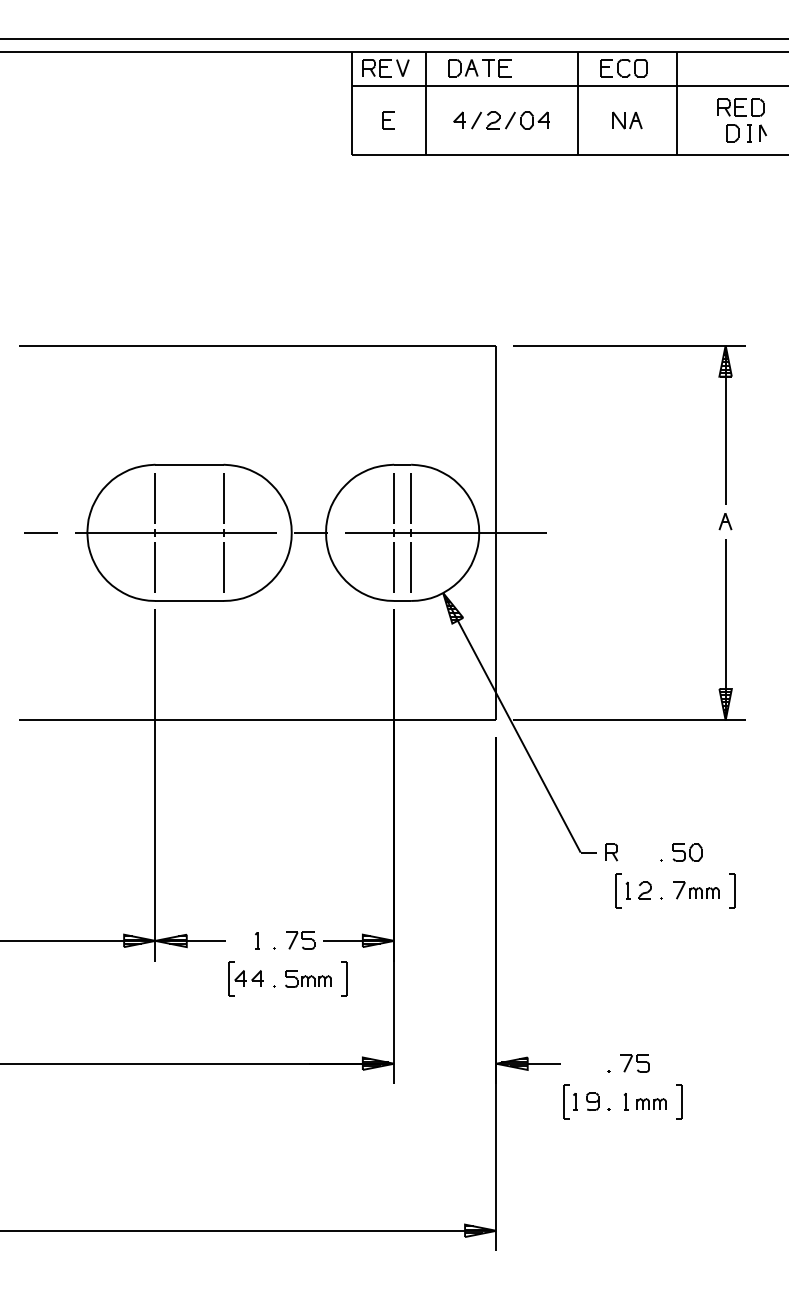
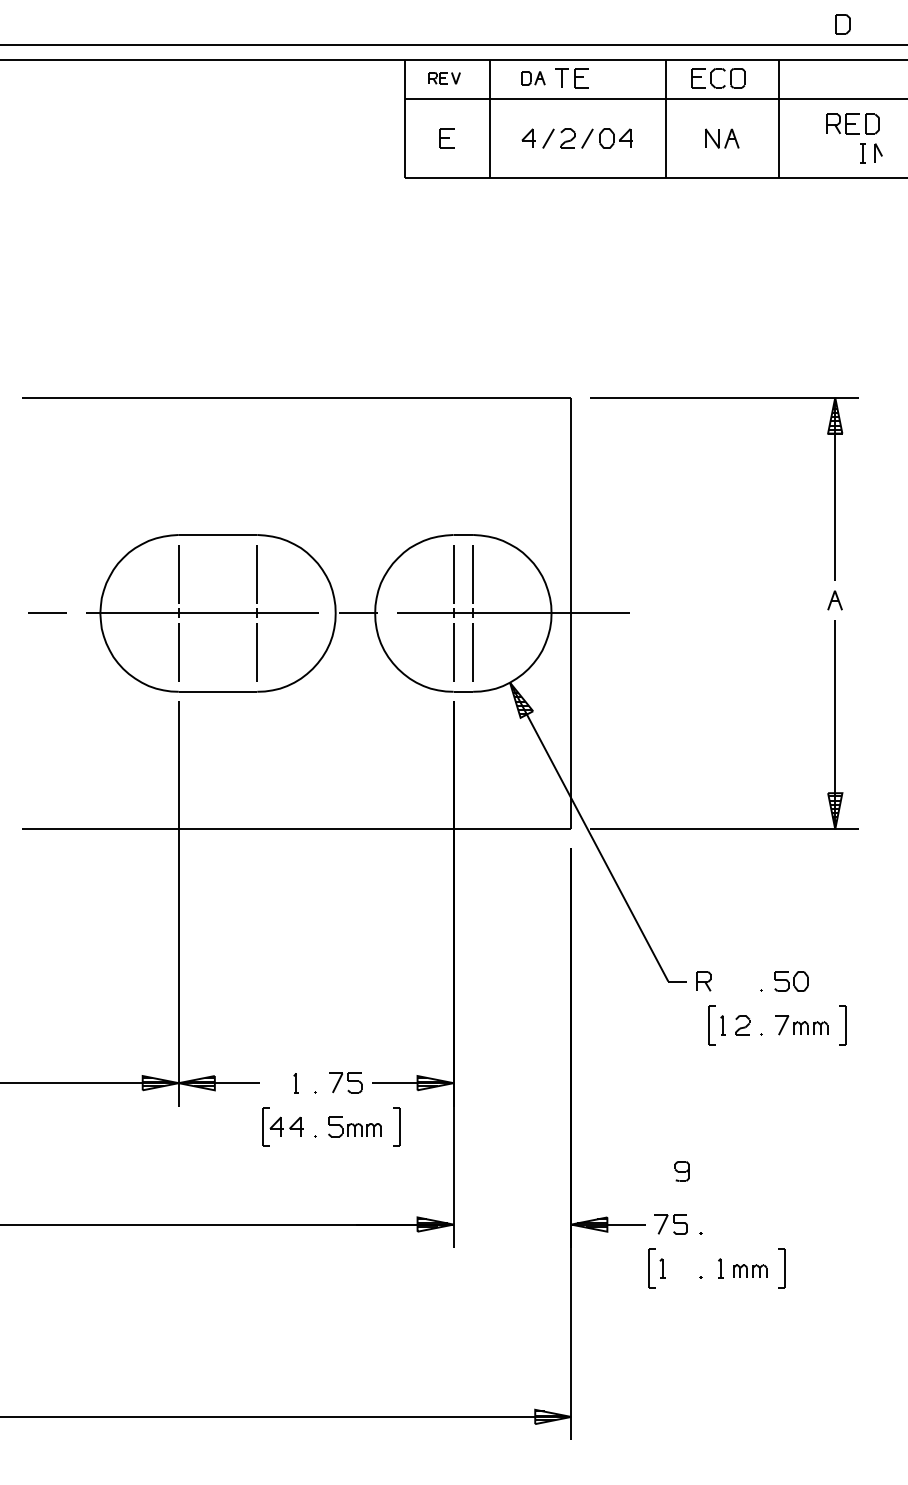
part: (386, 68) -> (444, 78), size x0.6
part: (463, 68) -> (533, 78), size x0.7
part: (731, 133) -> (842, 24), moved
part: (634, 1063) -> (670, 1224), moved
part: (592, 1101) -> (681, 1171), moved

